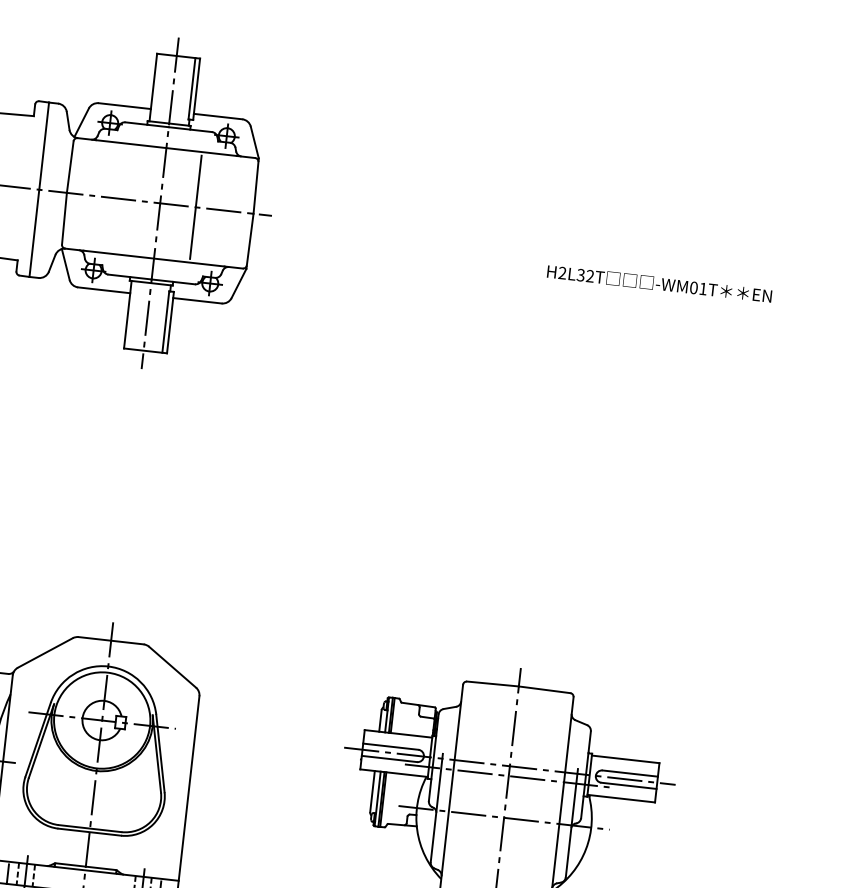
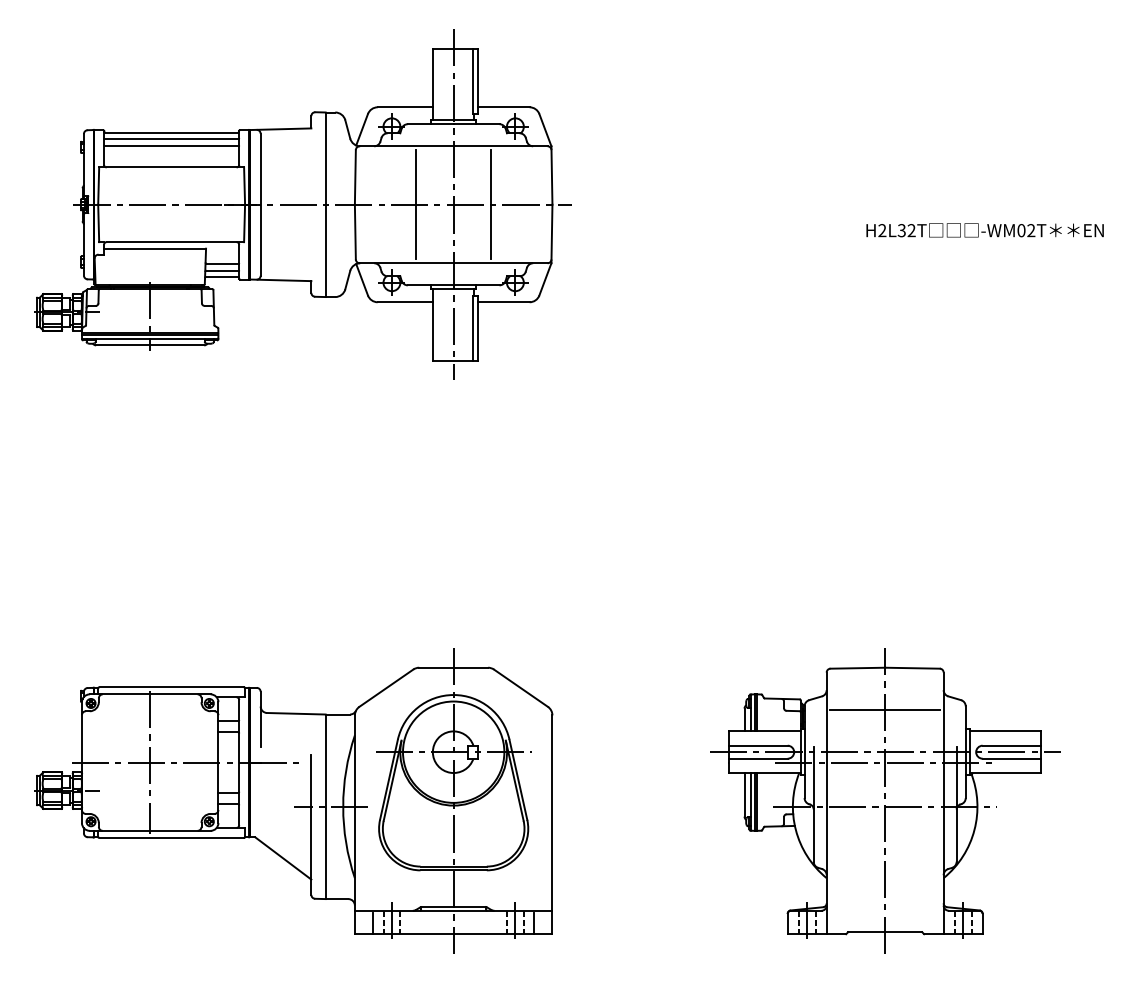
line: (124, 199) -> (415, 204), added
text: (703, 288) -> (1031, 230), -WM01T -> -WM02T
line: (514, 725) -> (885, 709), added

